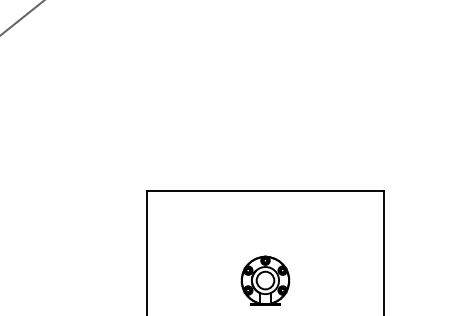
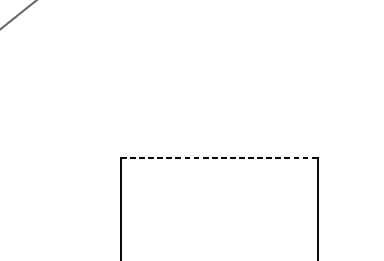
line: (265, 191) -> (219, 158), solid -> dashed
part: (265, 280) -> (219, 231), removed

